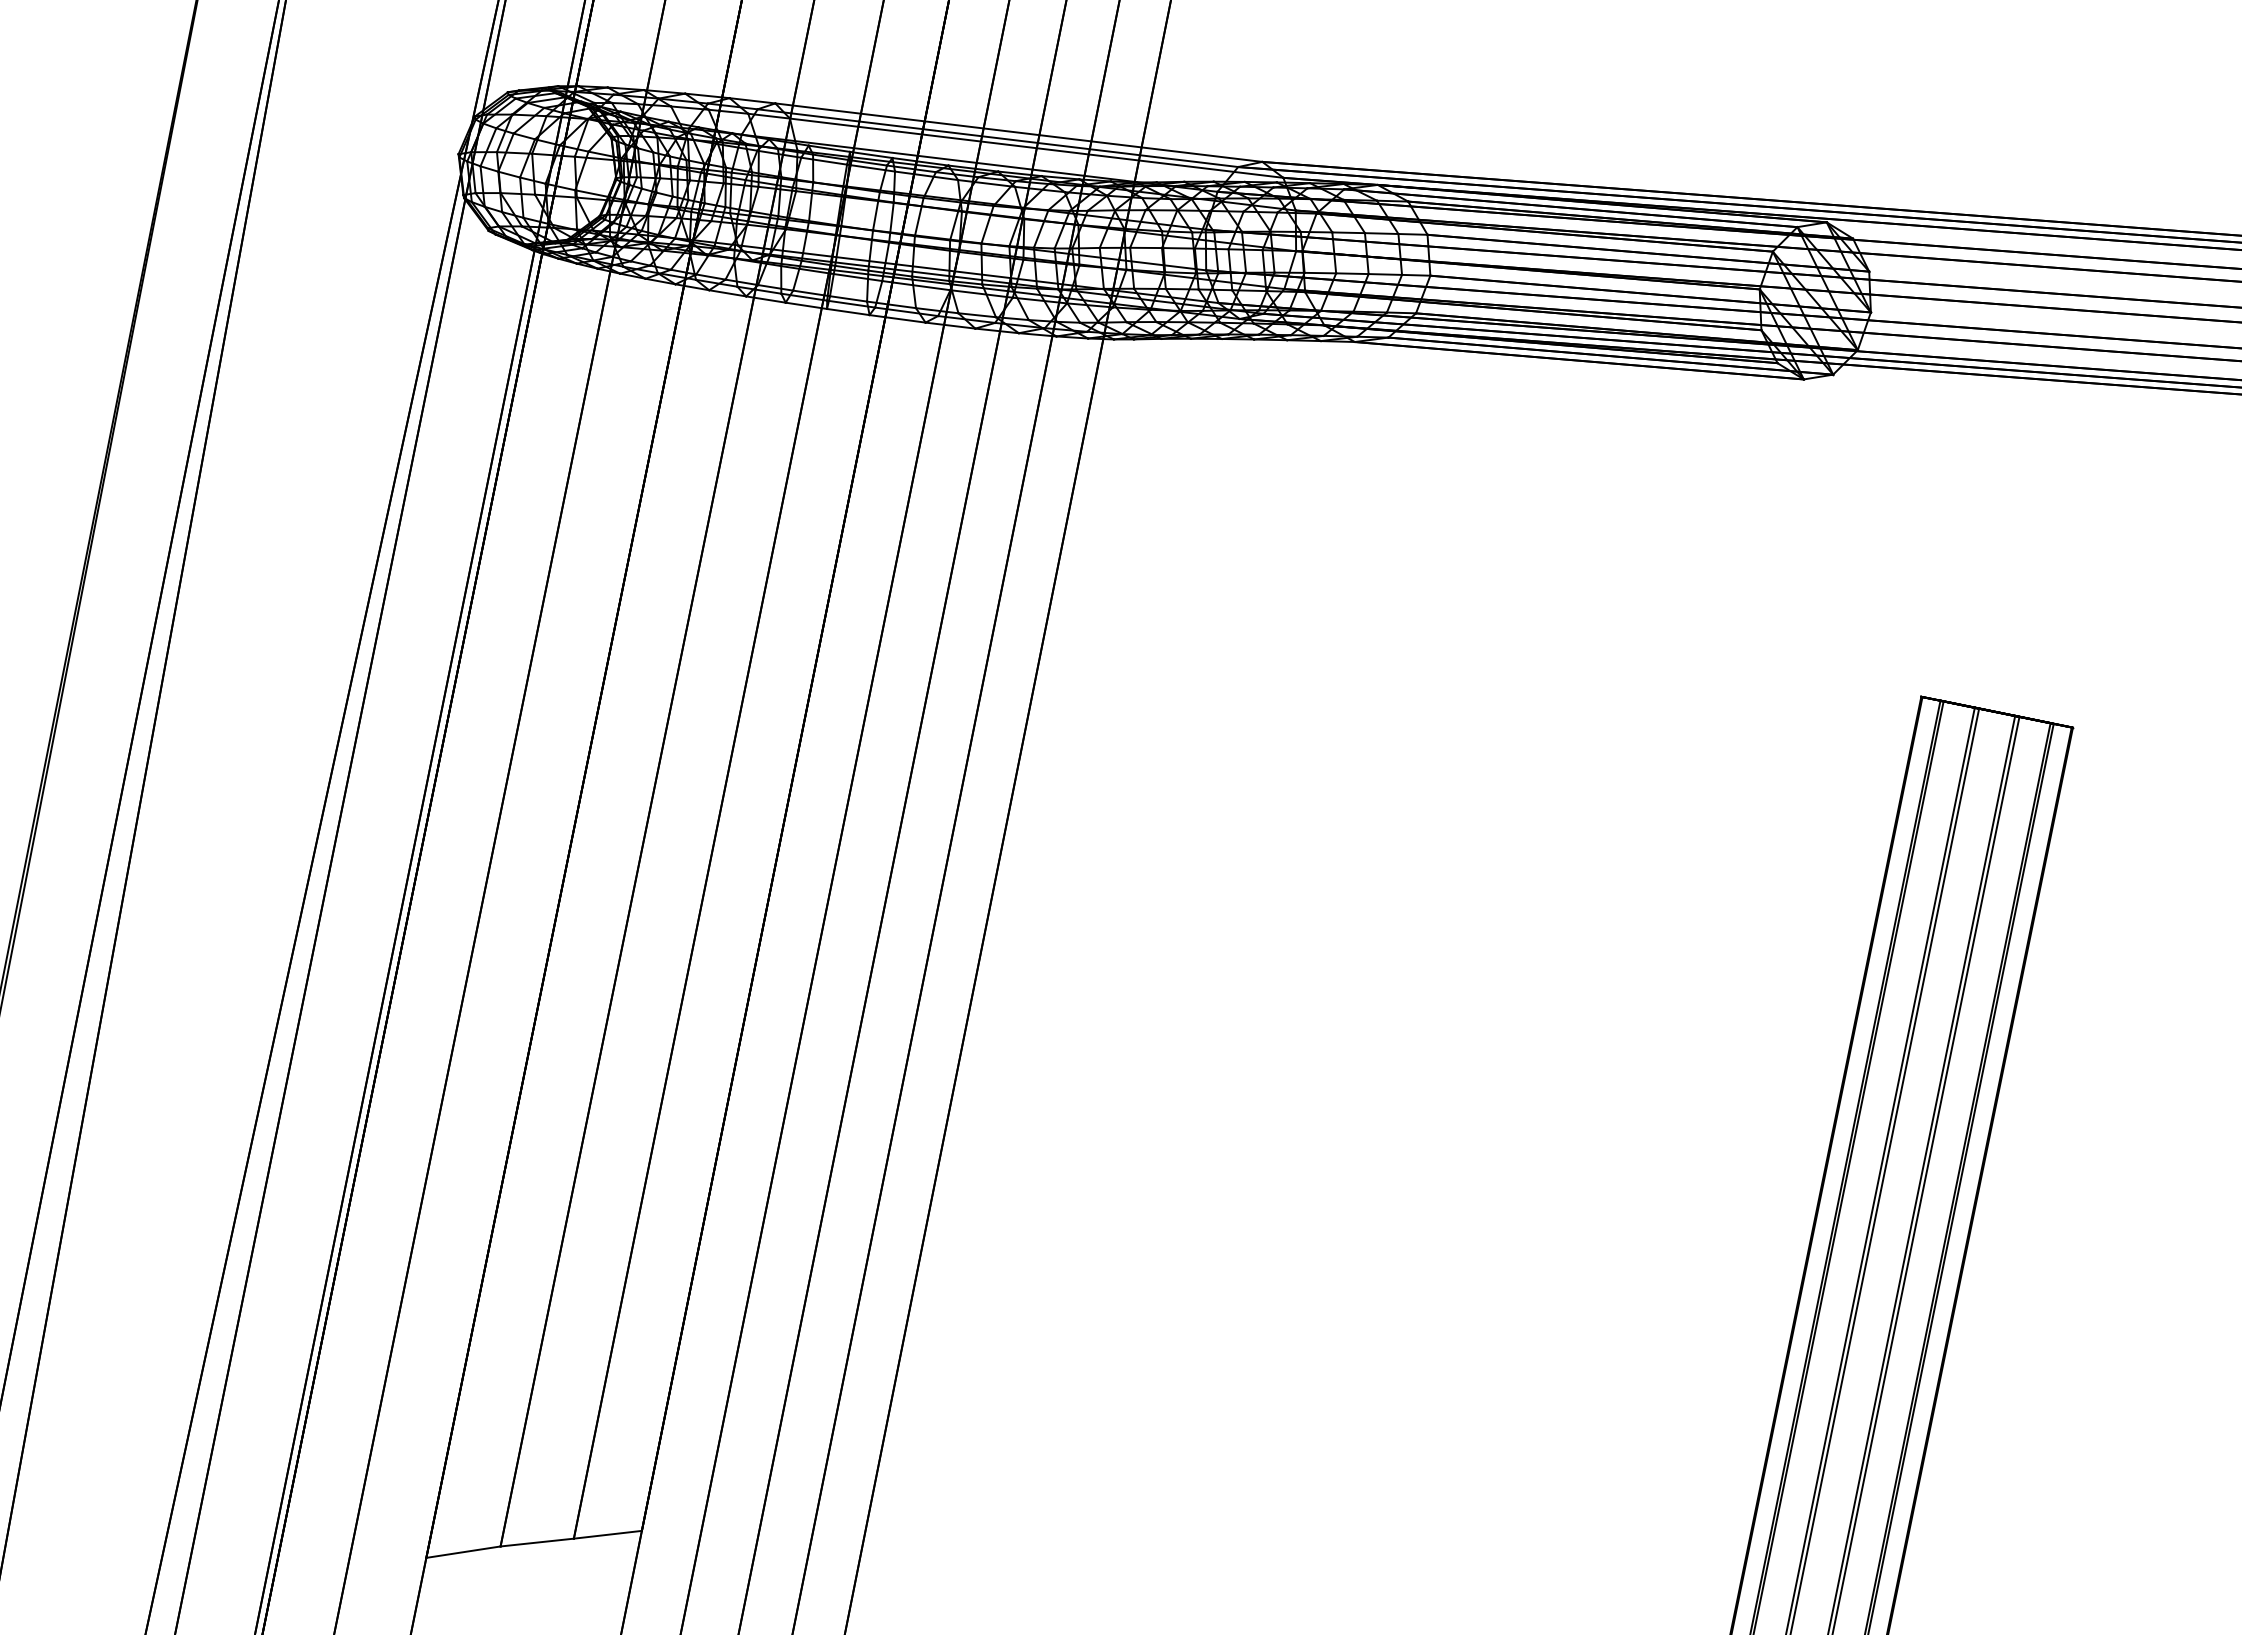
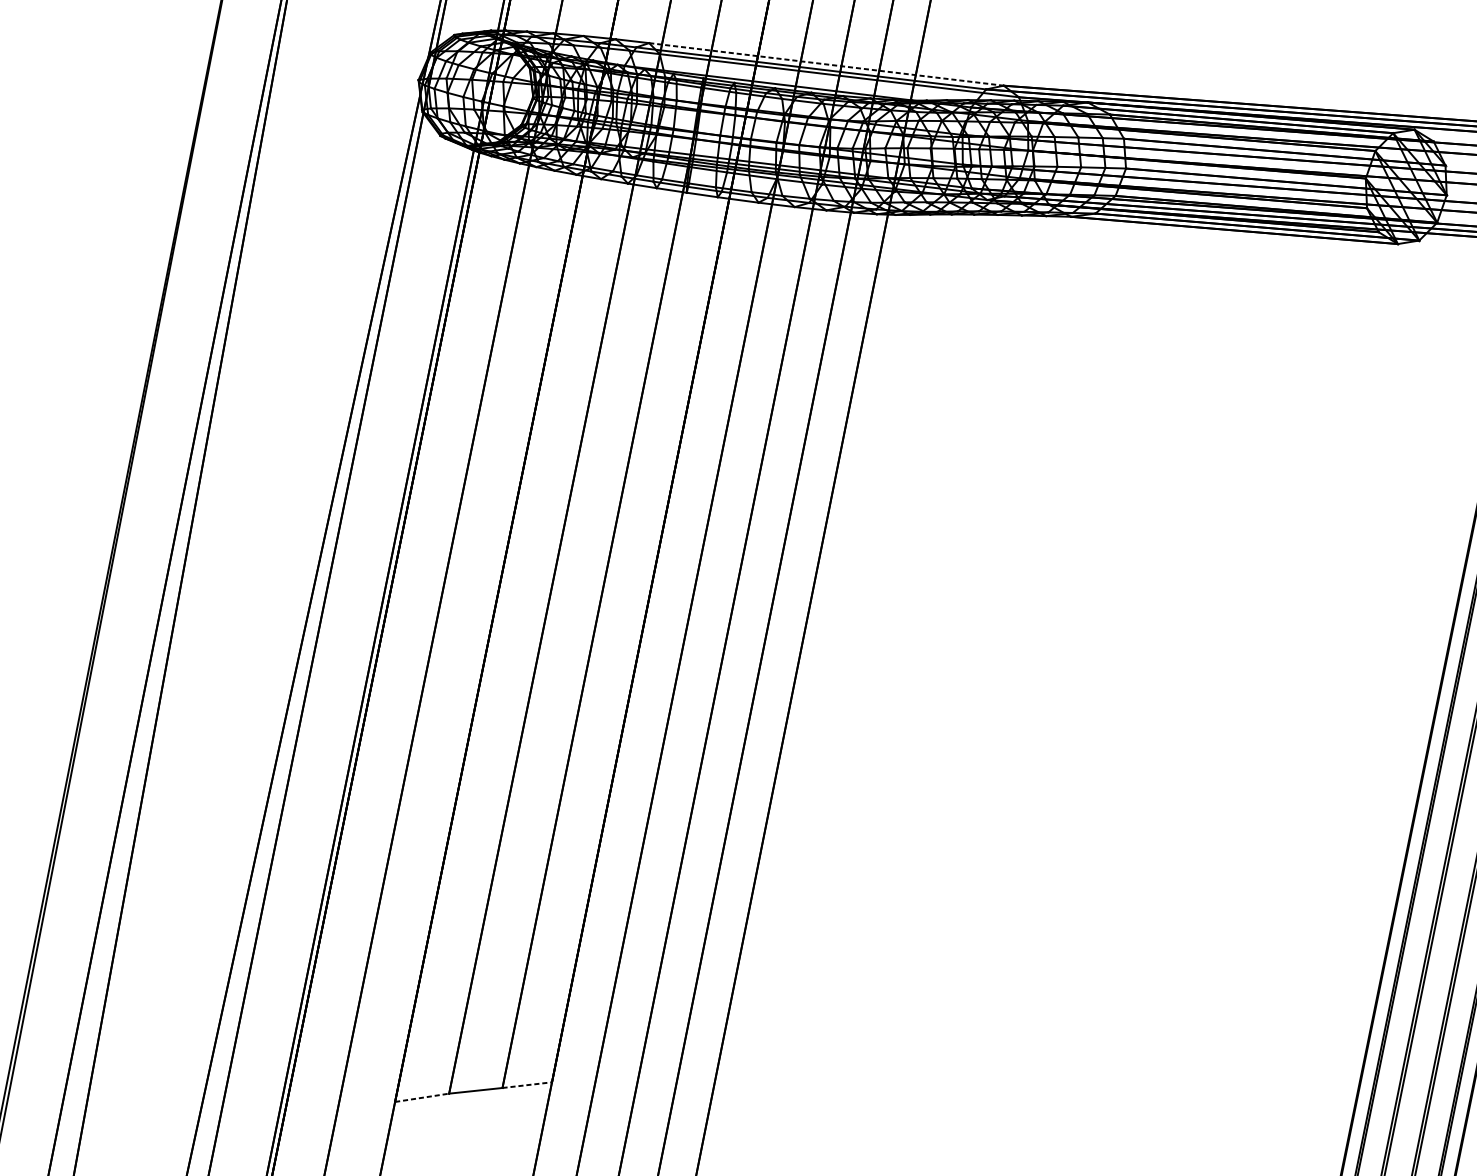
line: (1019, 132) -> (826, 64), solid -> dashed
line: (608, 1534) -> (527, 1084), solid -> dashed
line: (463, 1552) -> (422, 1098), solid -> dashed

